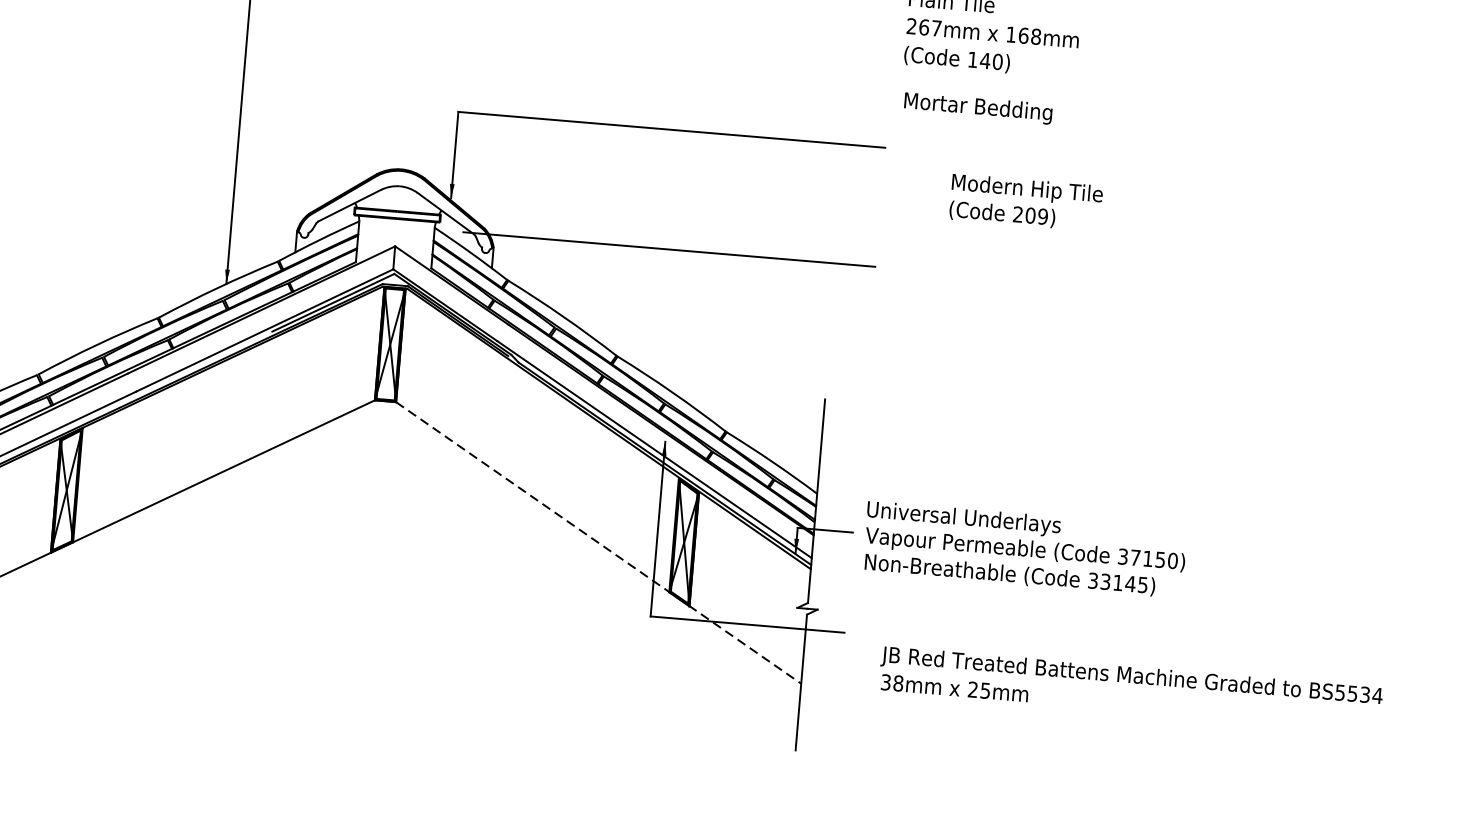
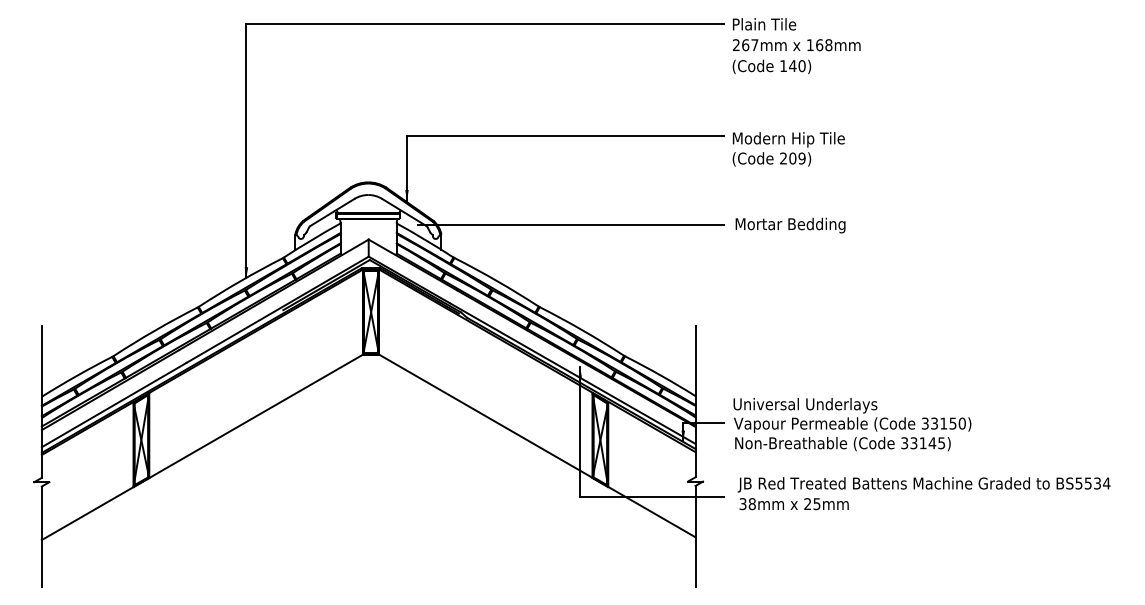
text: (978, 108) -> (790, 225), moved
text: (1025, 202) -> (788, 149), moved
line: (599, 542) -> (537, 445), dashed -> solid
text: (1135, 557) -> (934, 423), 37150) -> 33150)
text: (1129, 688) -> (923, 493), moved

